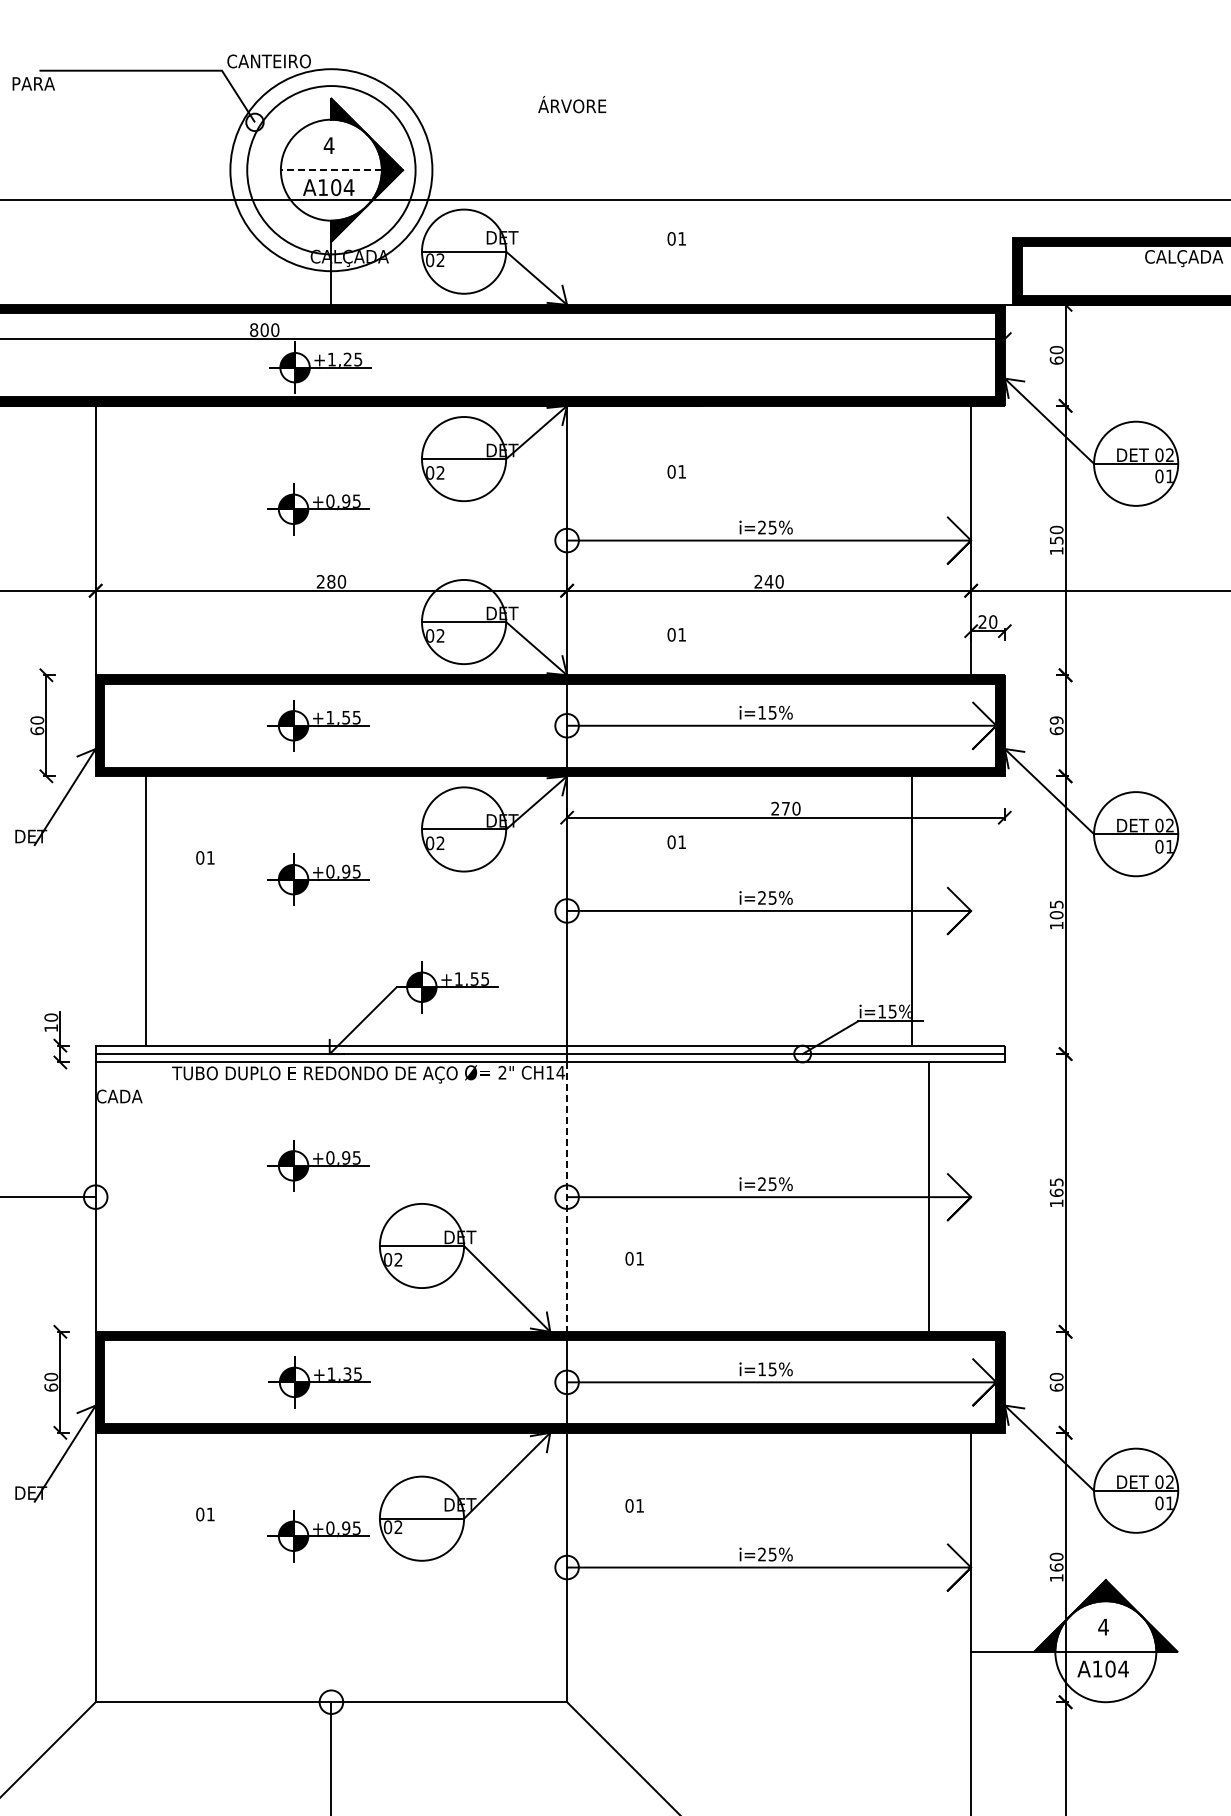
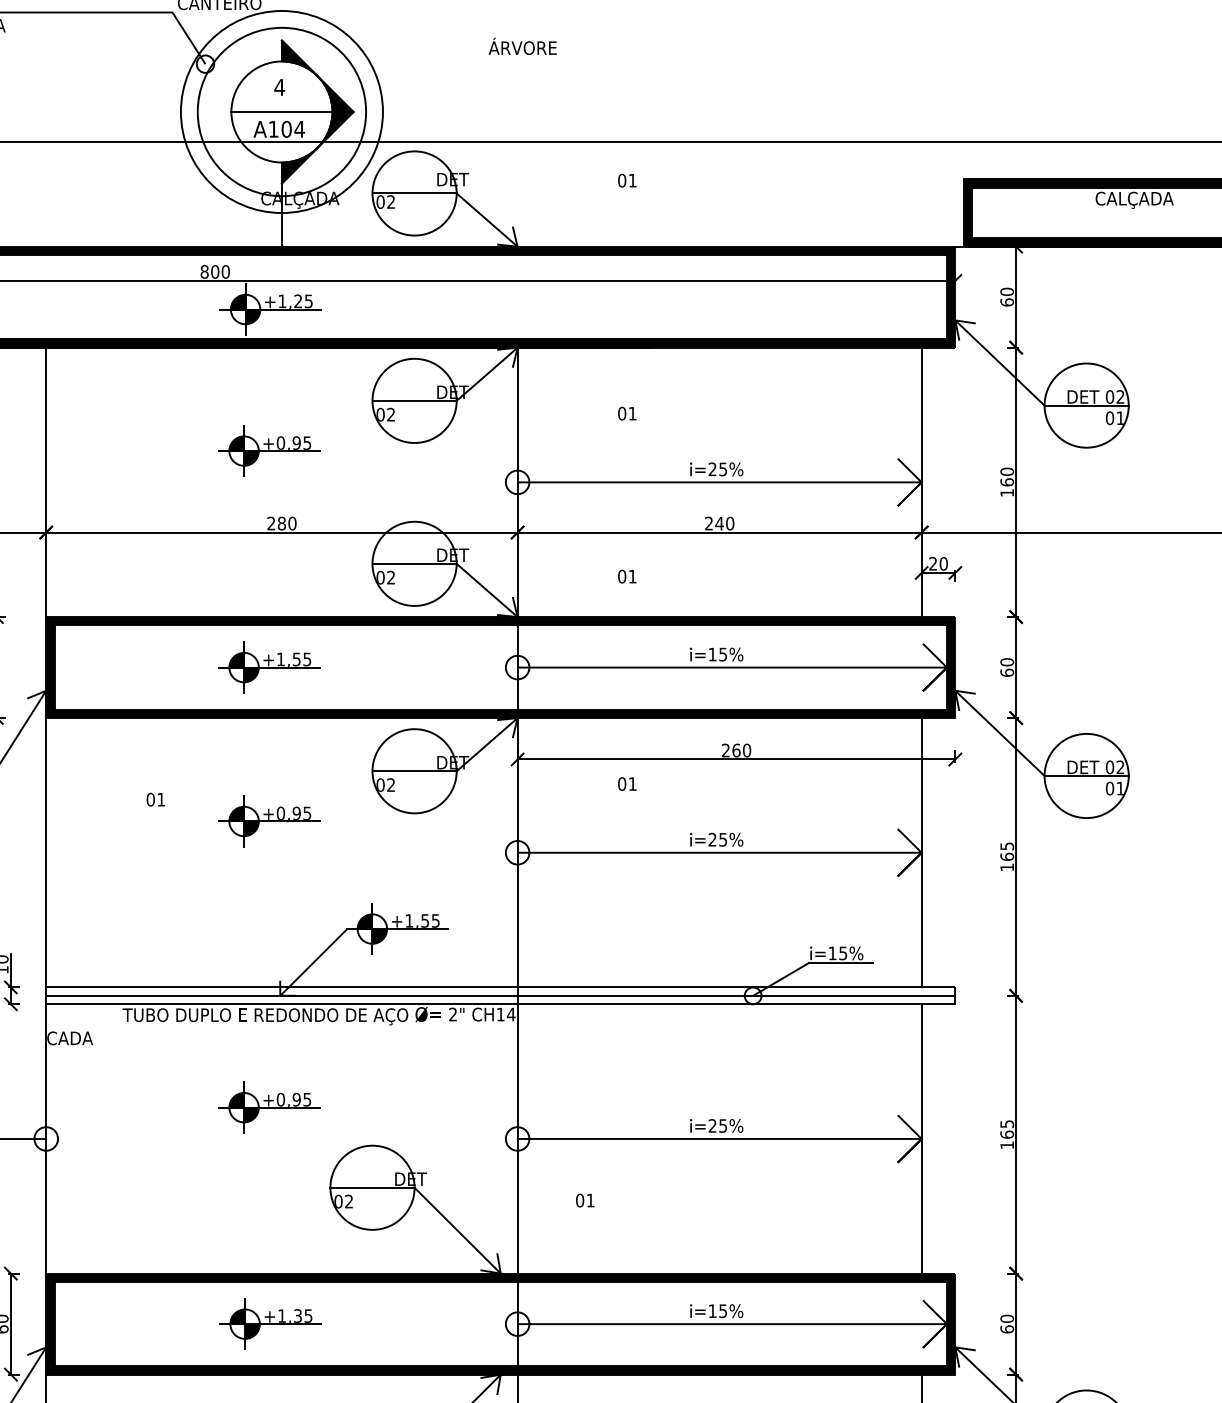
line: (331, 170) -> (282, 112), dashed -> solid
text: (1056, 540) -> (1007, 482), 150 -> 160
text: (1056, 720) -> (1007, 662), 69 -> 60
text: (785, 808) -> (736, 750), 270 -> 260
line: (145, 910) -> (46, 852), moved
line: (912, 910) -> (922, 852), moved
text: (1056, 915) -> (1007, 857), 105 -> 165
line: (929, 1196) -> (922, 1138), moved
line: (567, 1197) -> (518, 1139), dashed -> solid

